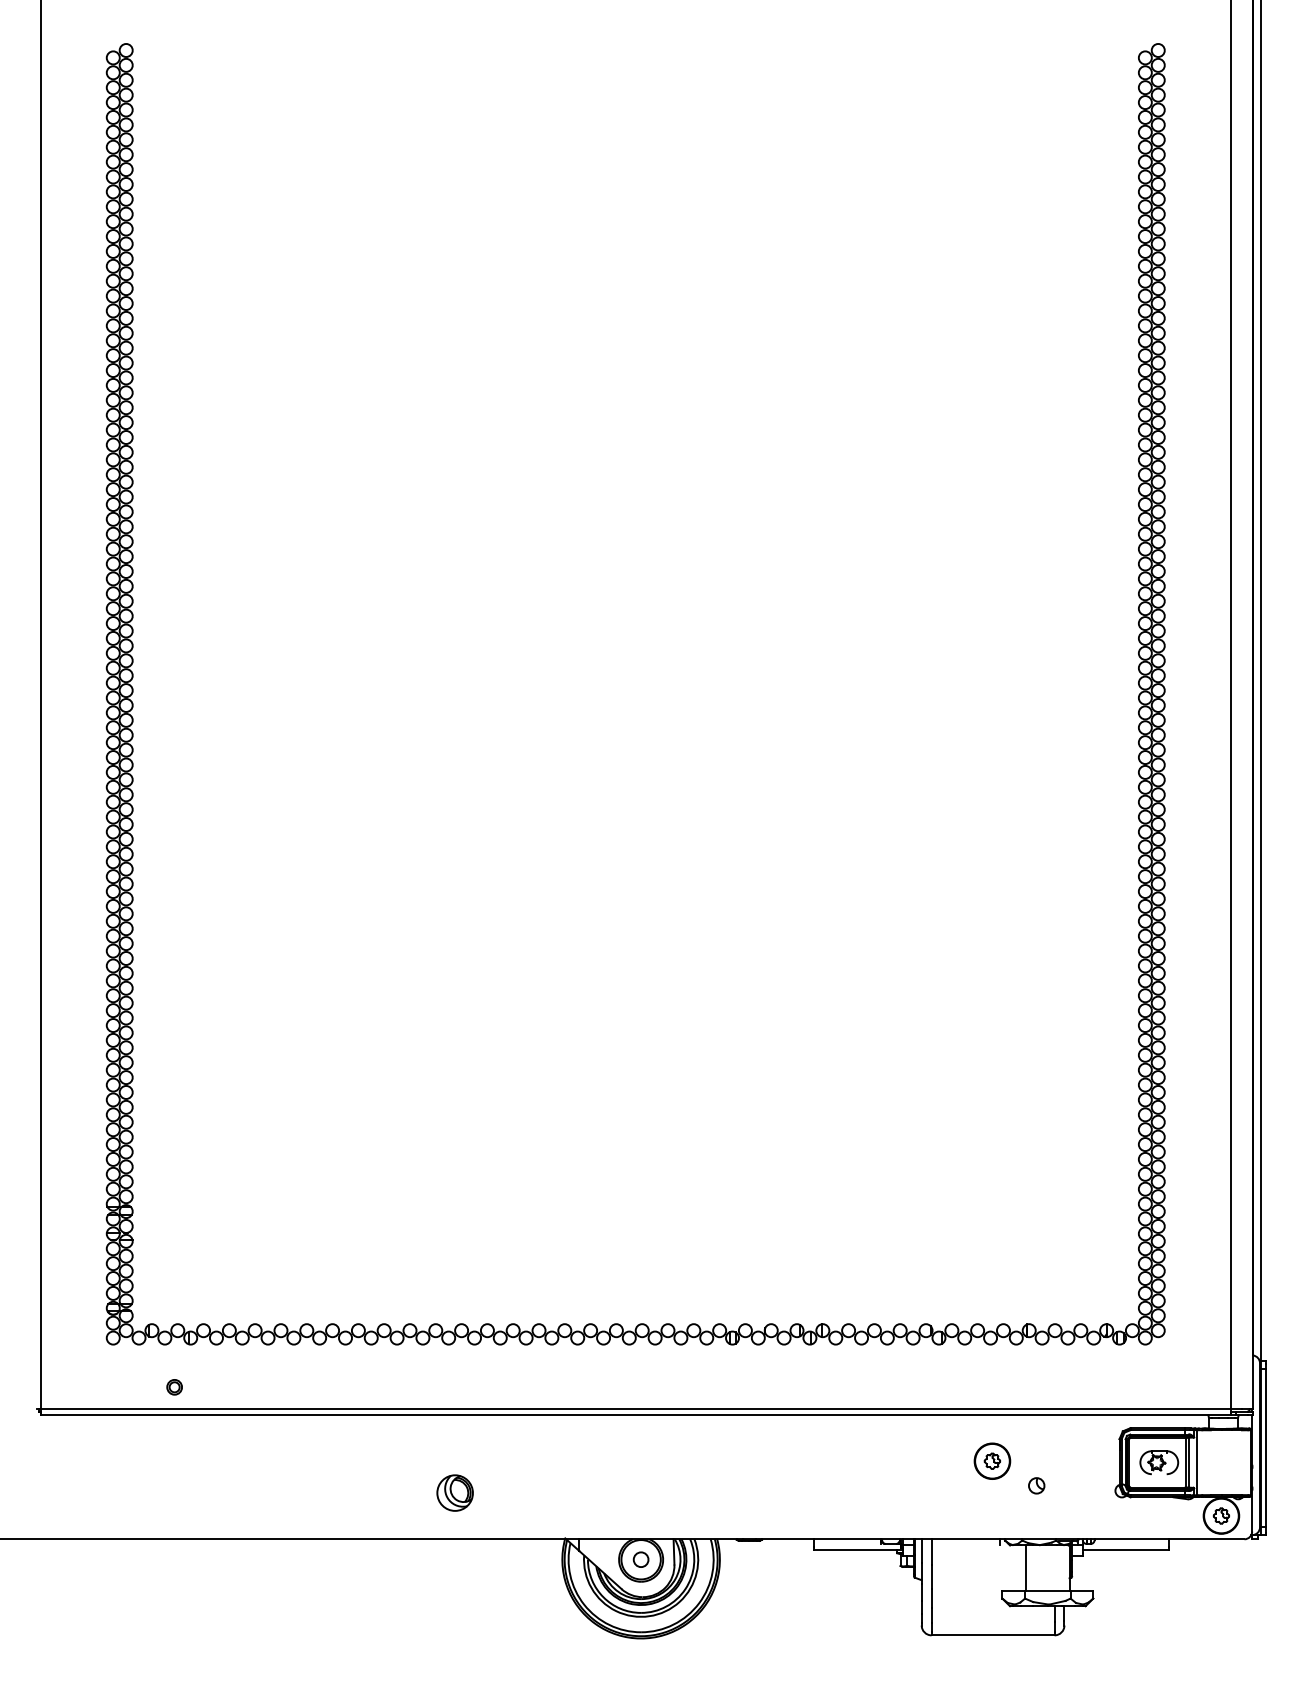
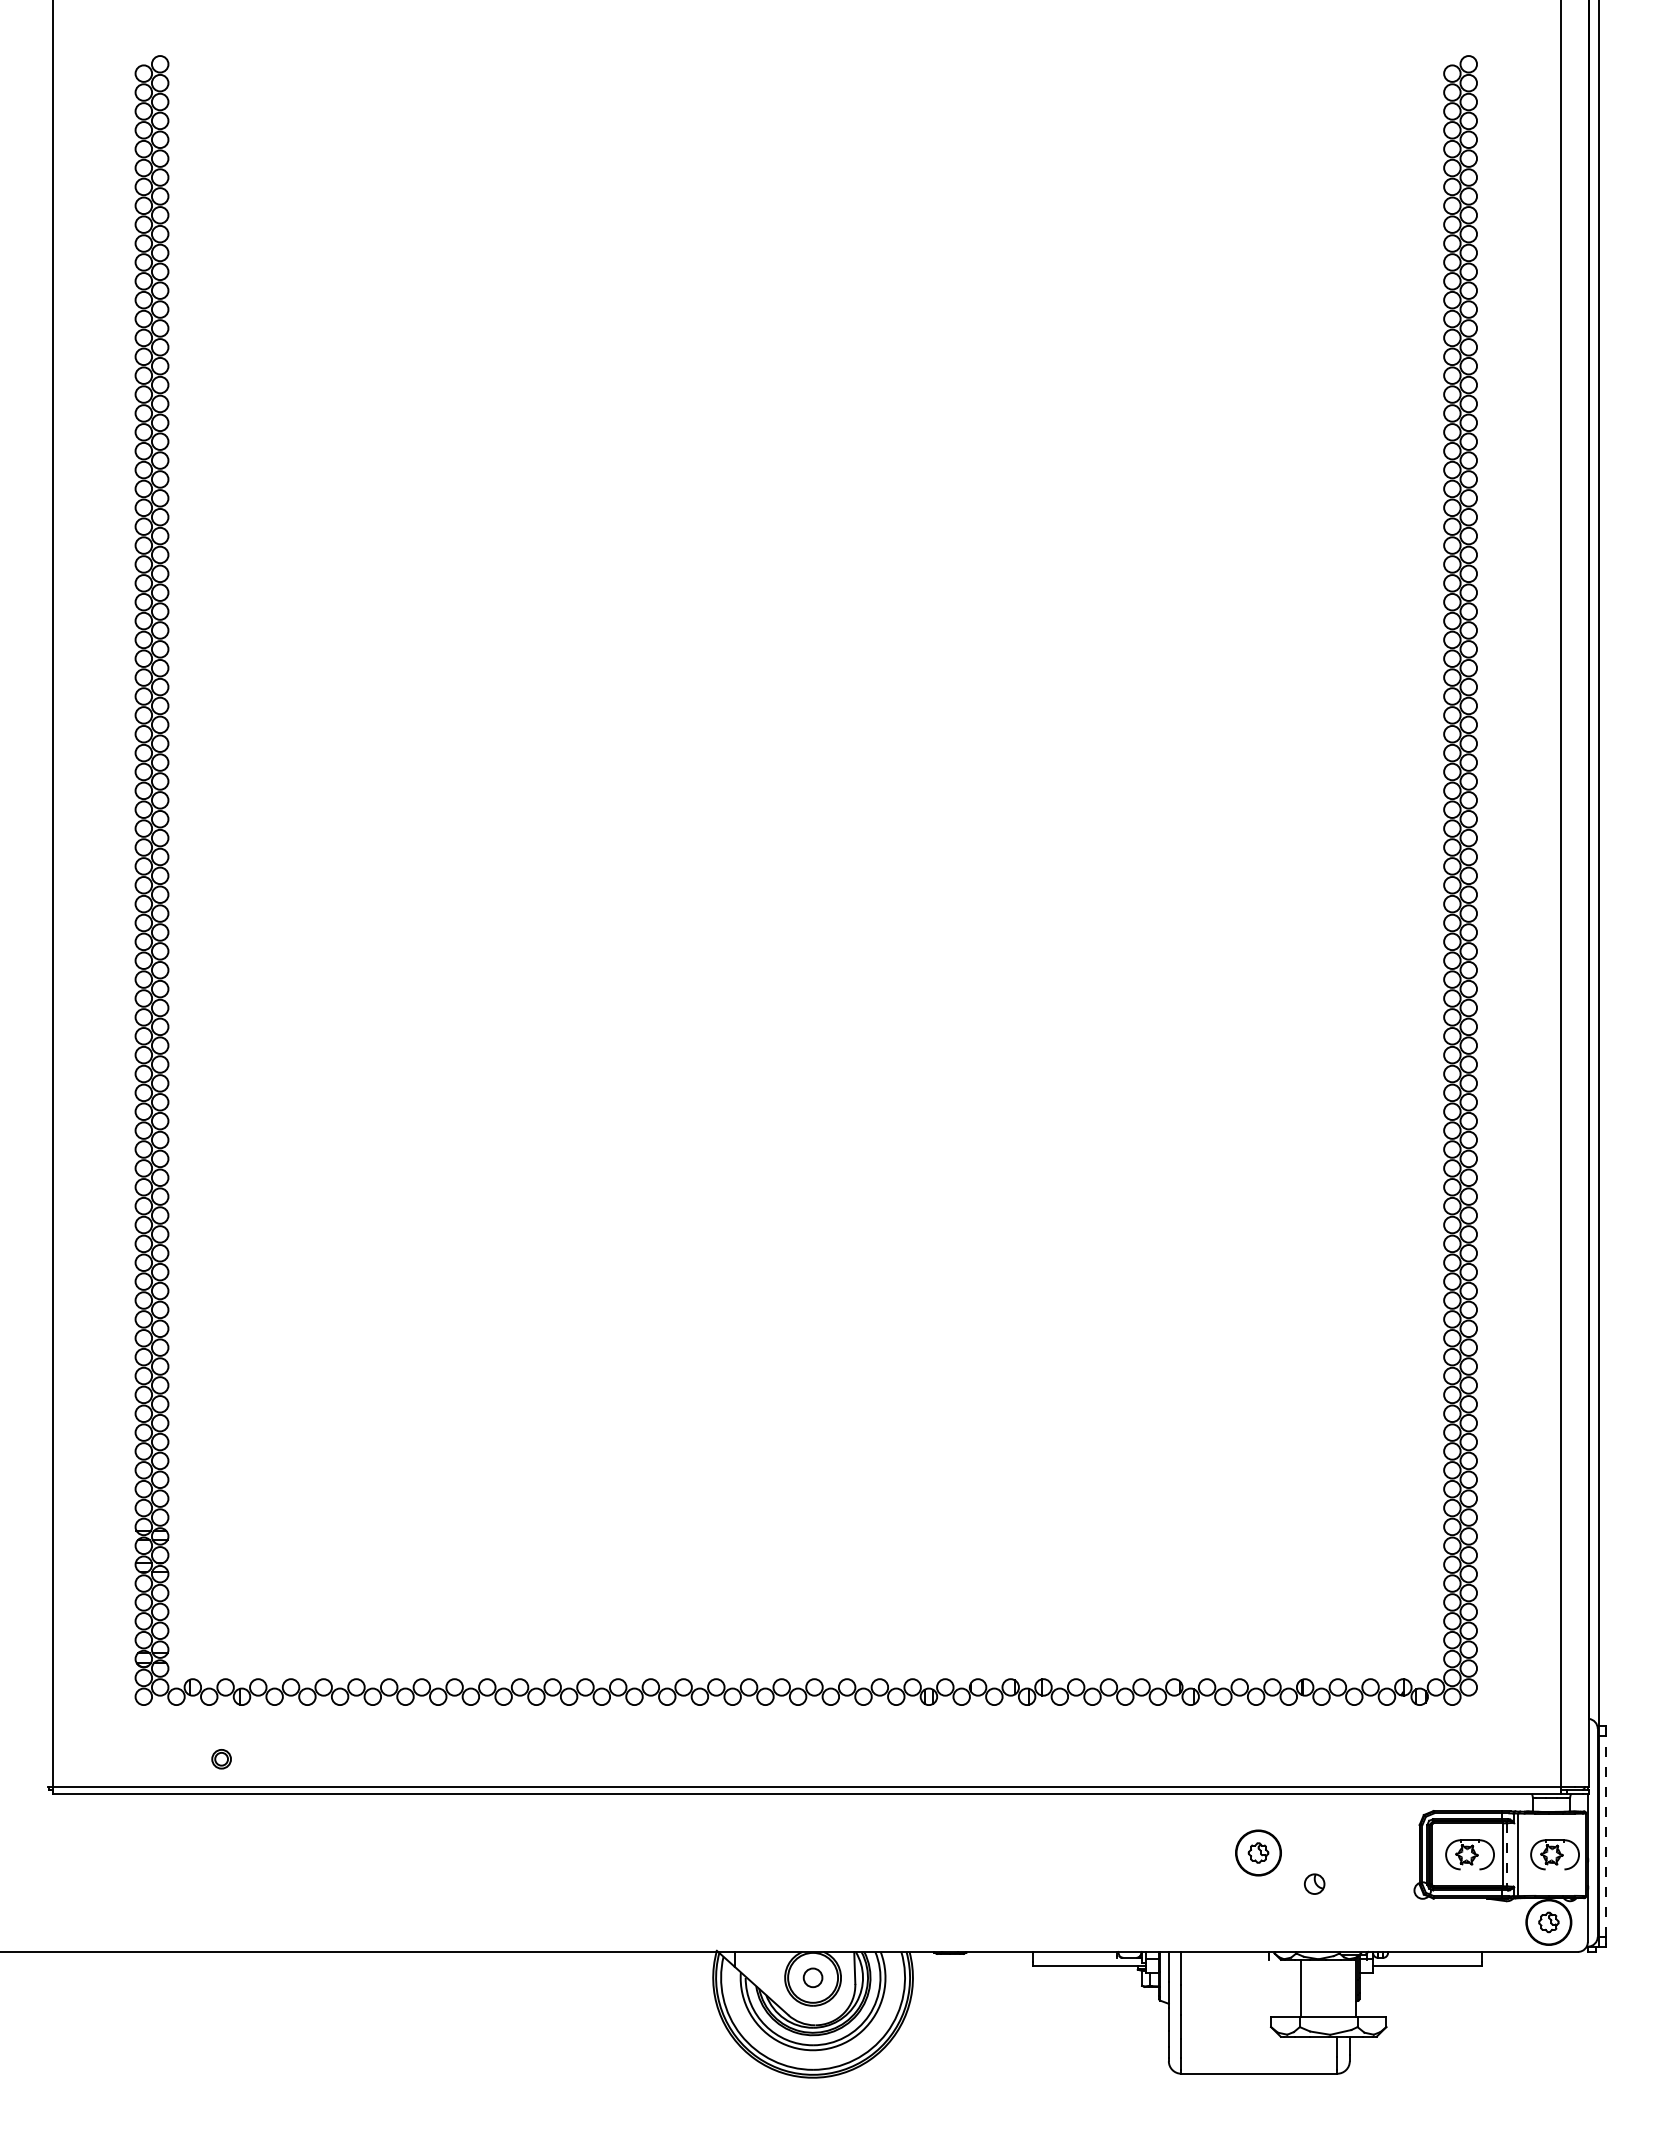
line: (1266, 1448) -> (1605, 1836), solid -> dashed
line: (1188, 1462) -> (1507, 1854), solid -> dashed
part: (1225, 1462) -> (1554, 1854), added
part: (454, 1492) -> (576, 1892), removed

